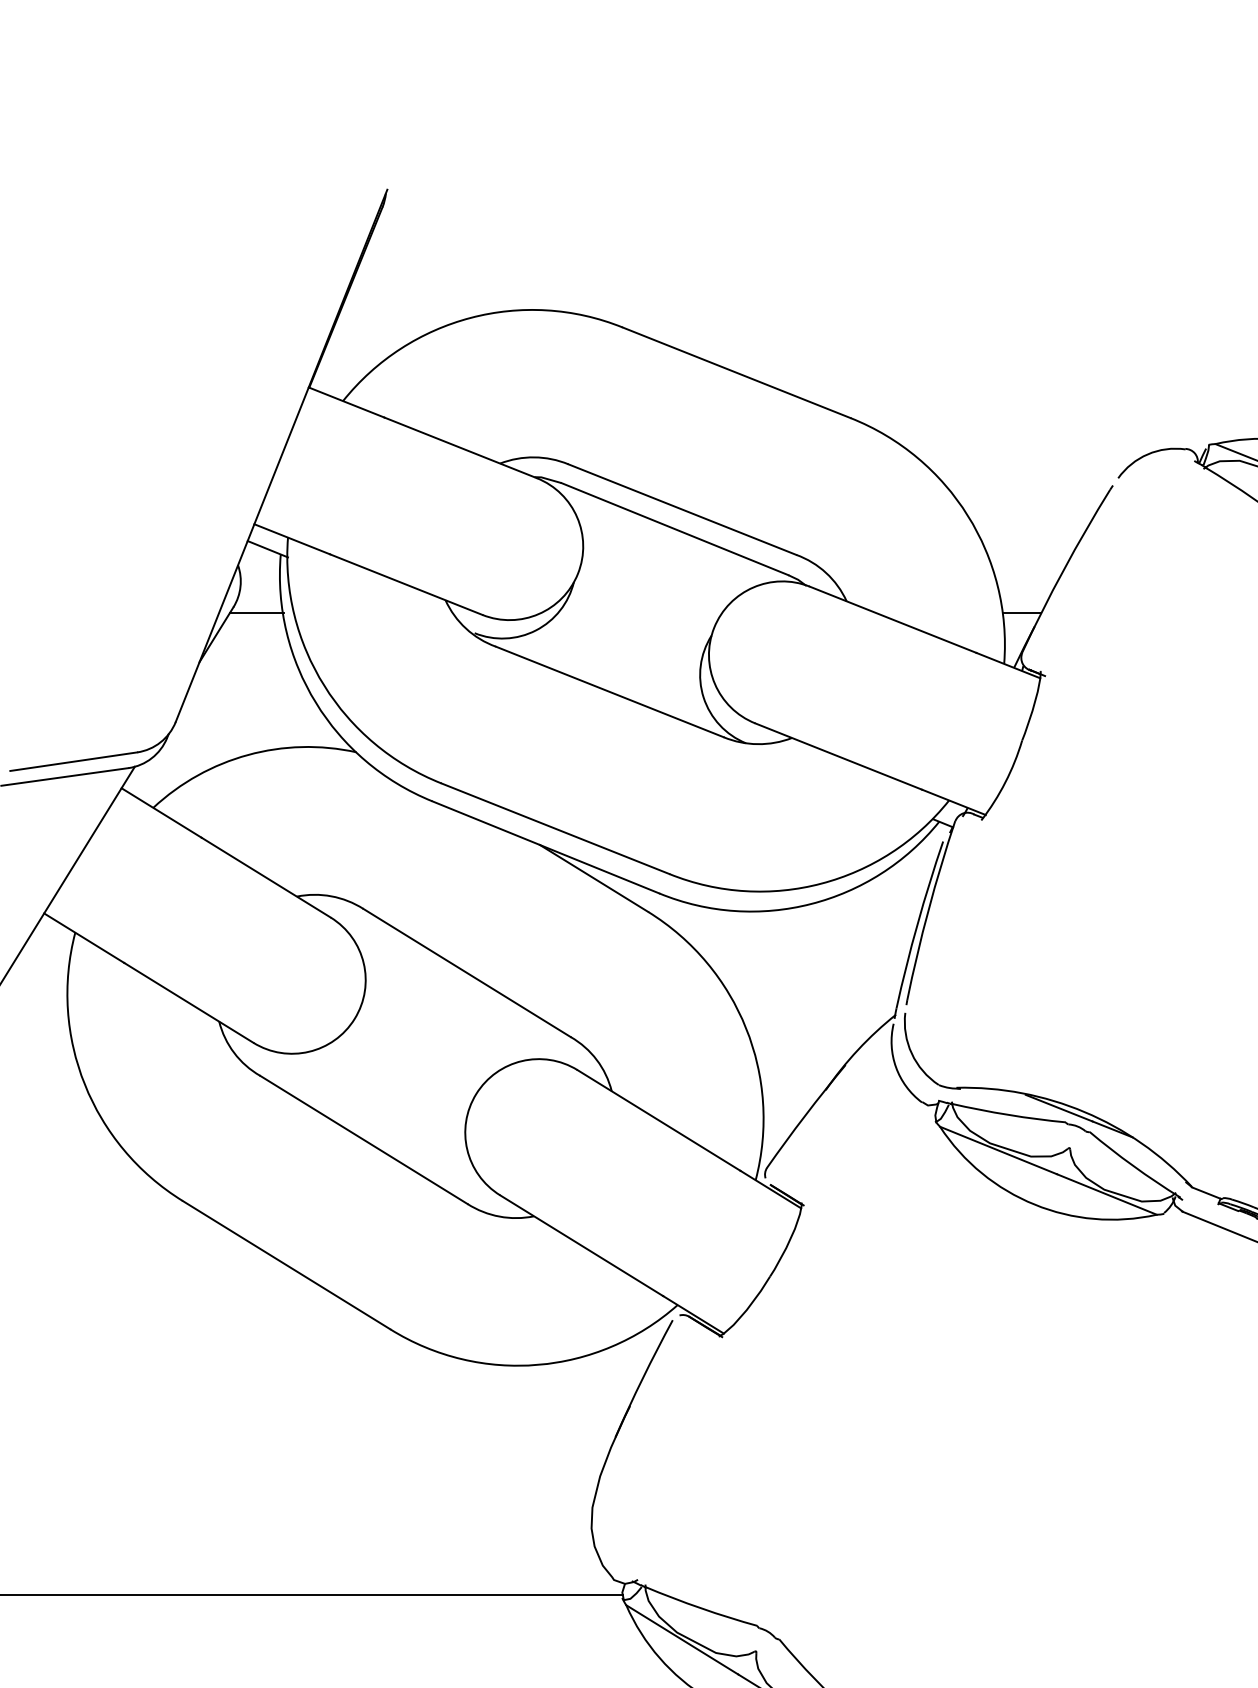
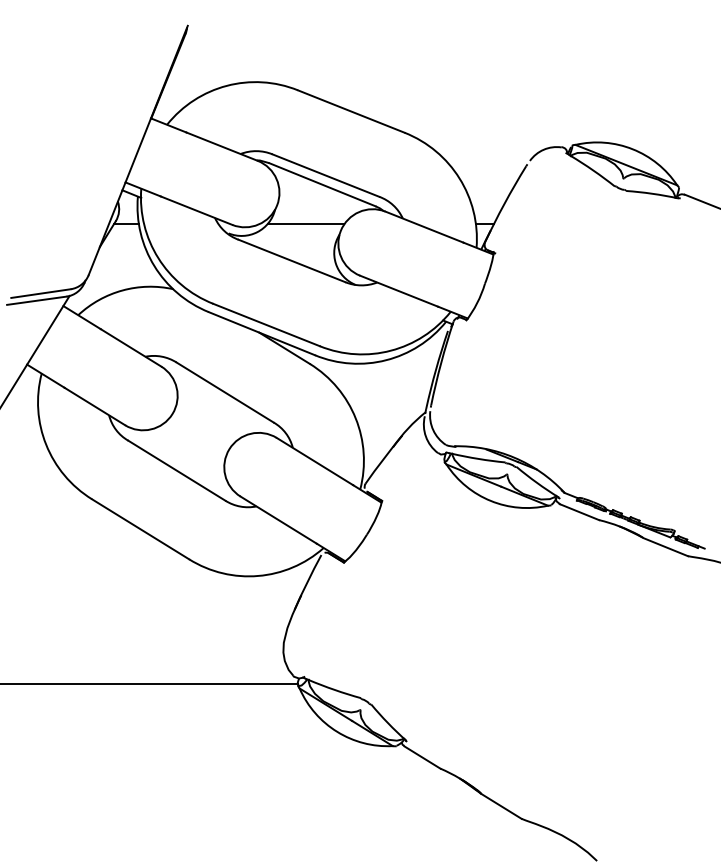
line: (638, 614) -> (305, 224), added

